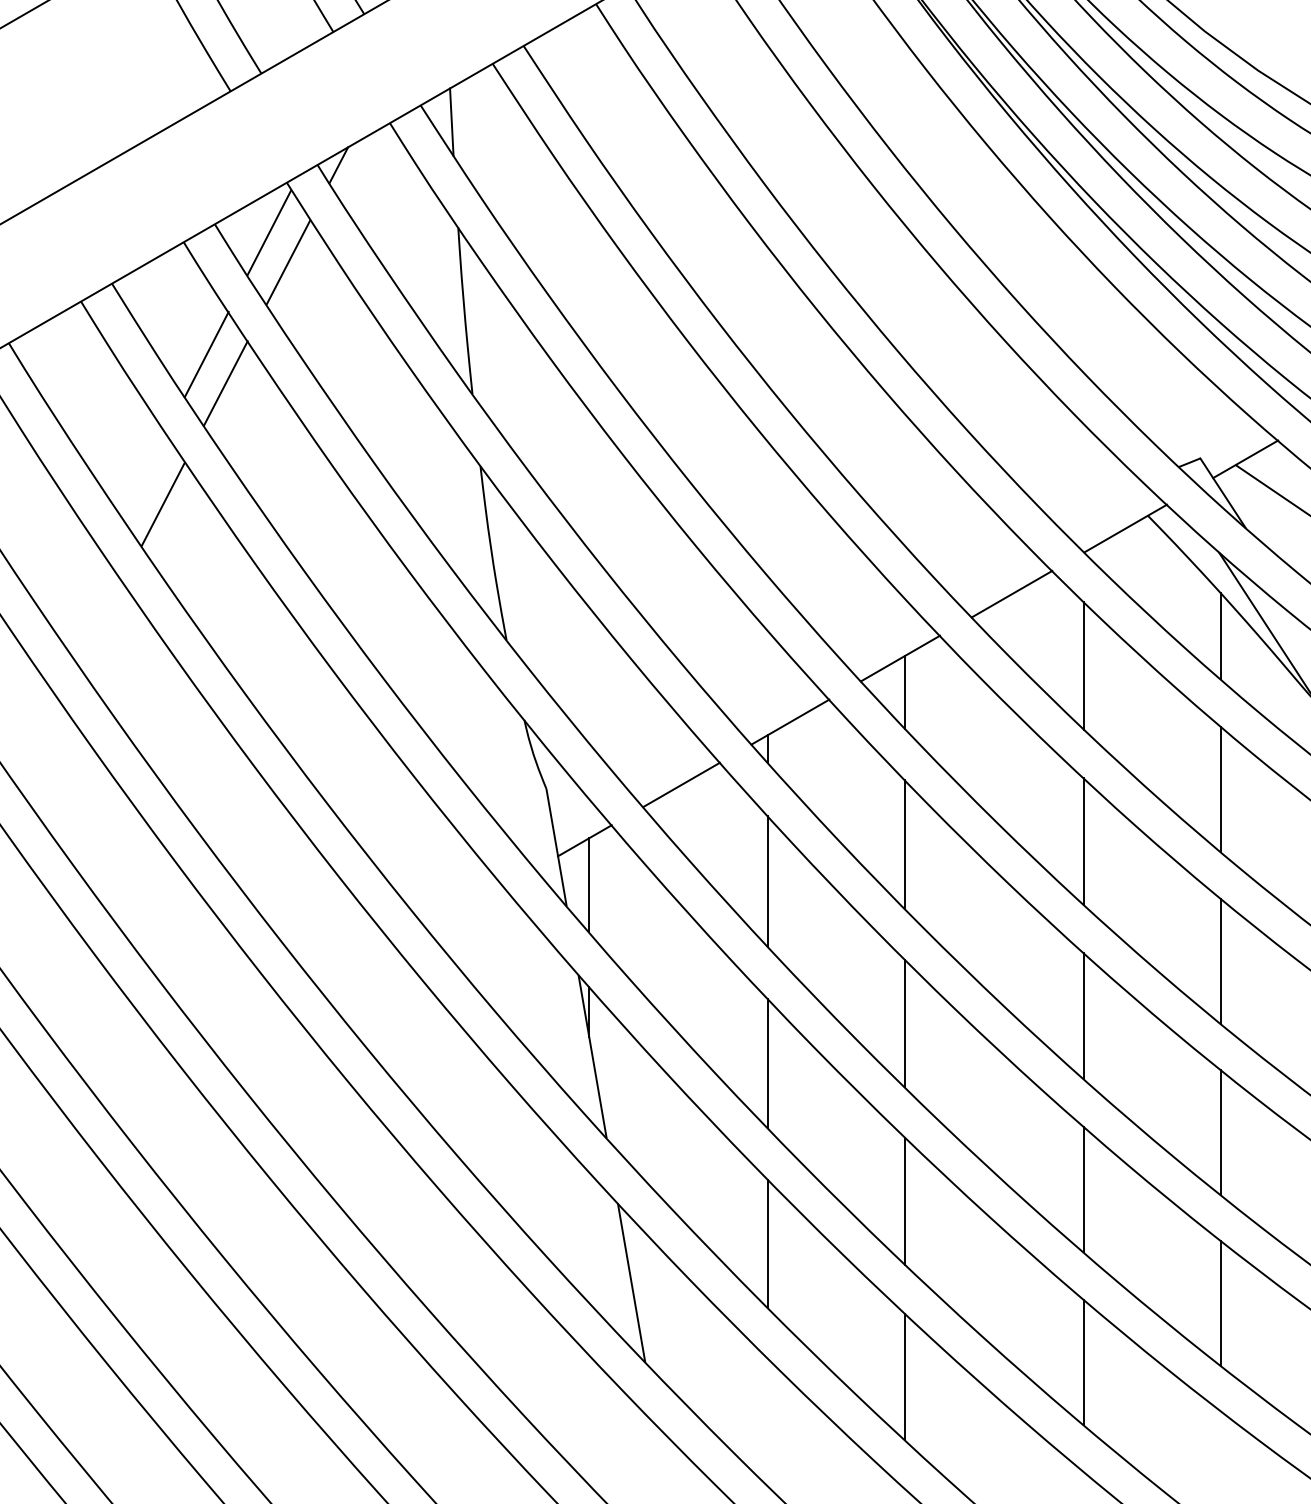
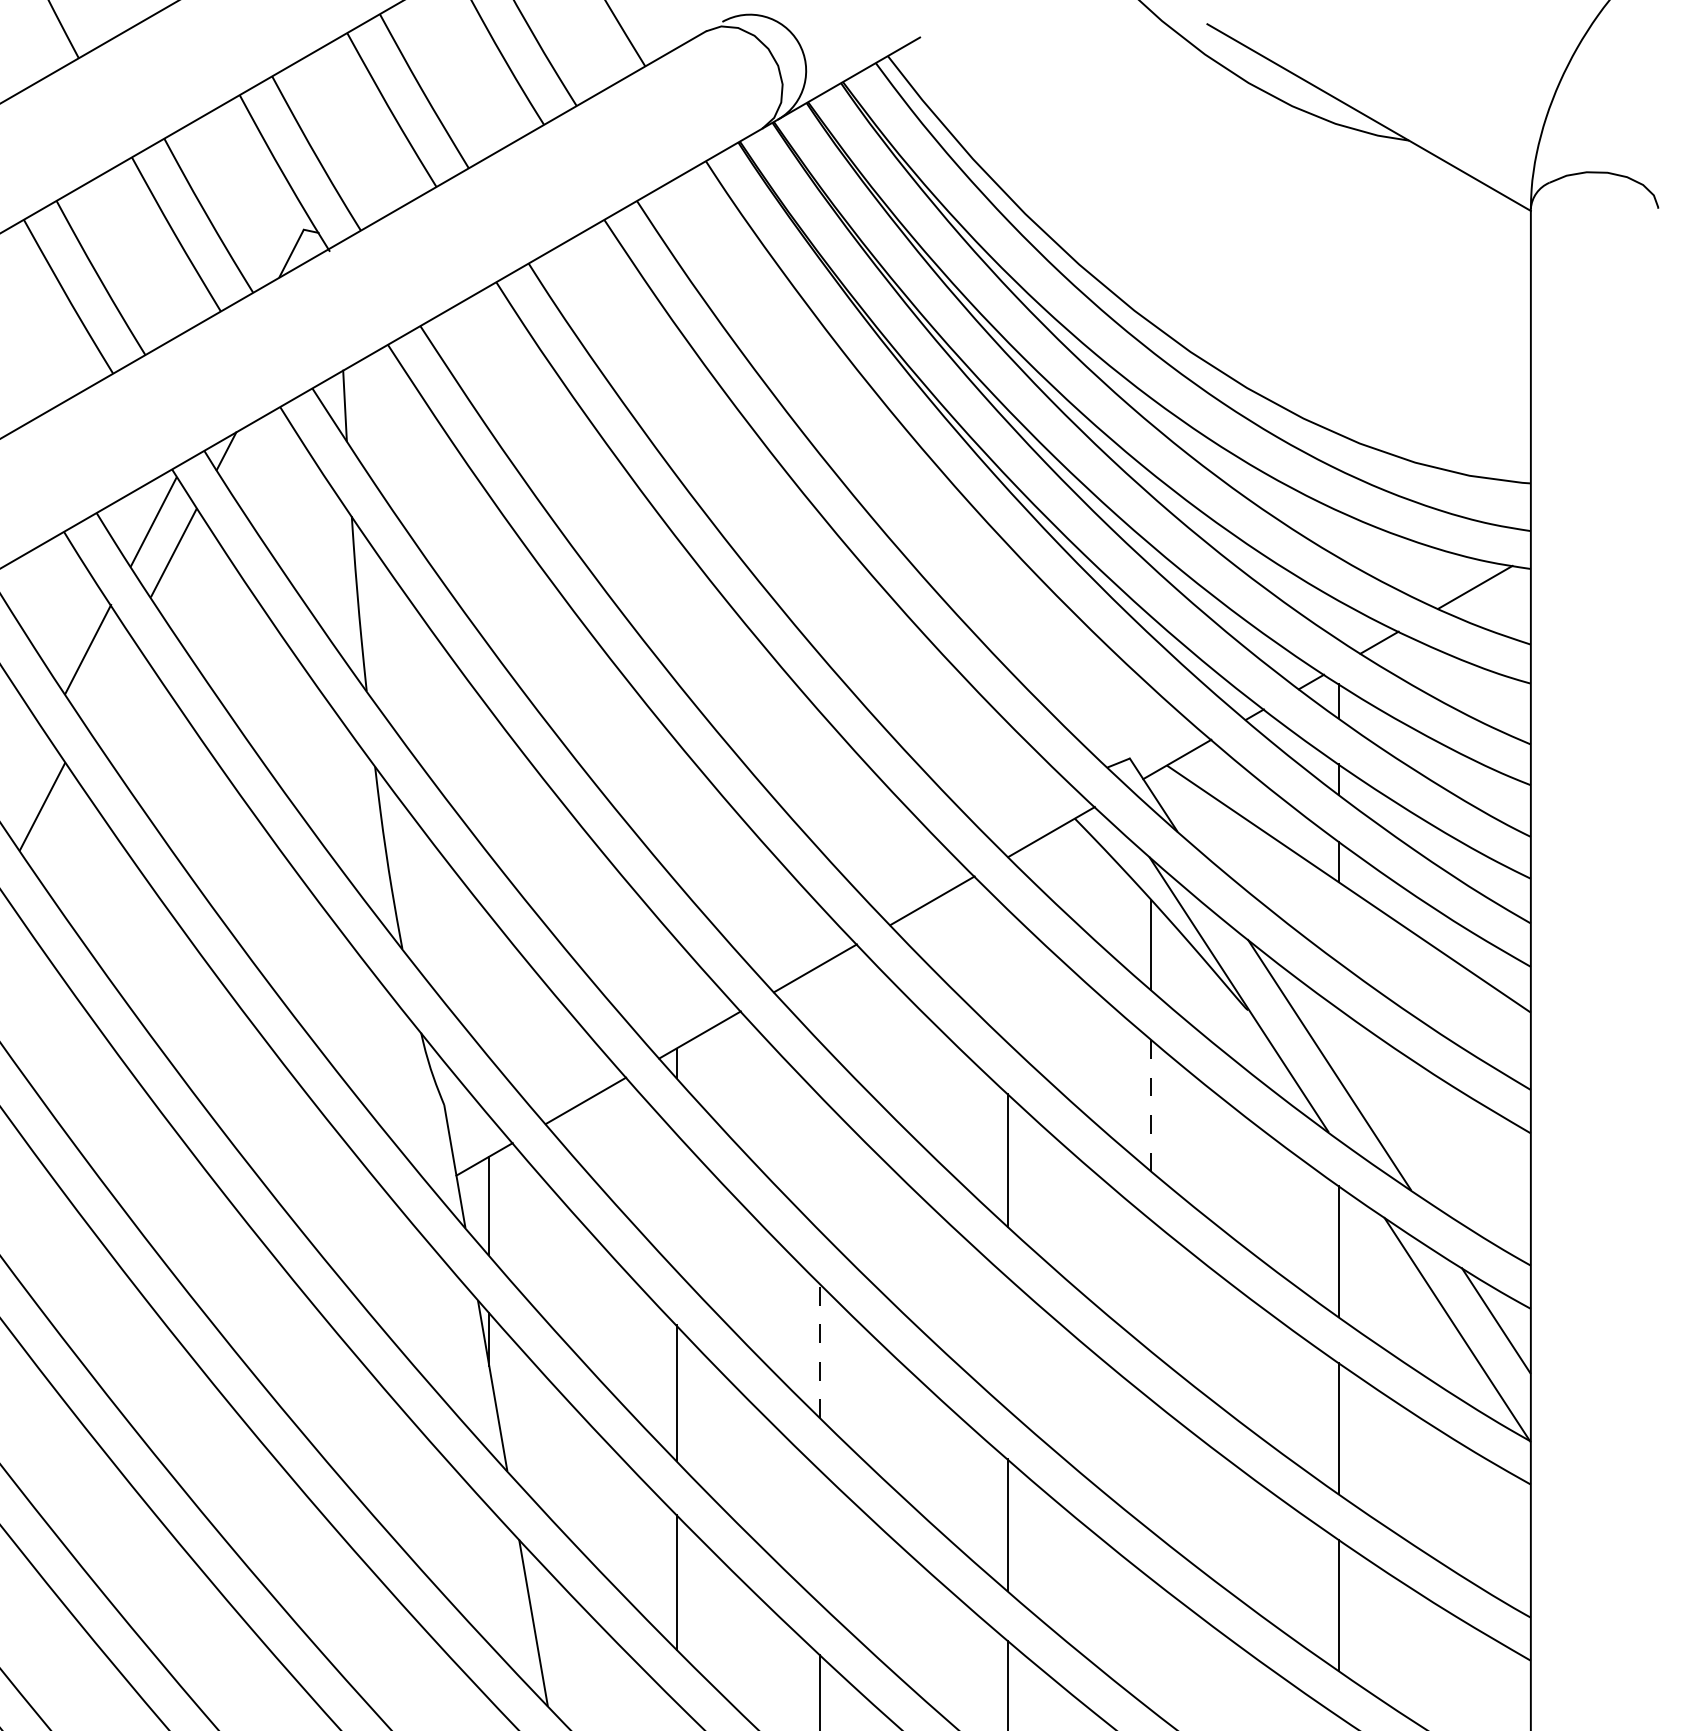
line: (226, 383) -> (108, 679), removed
line: (1083, 665) -> (1007, 975), removed
line: (905, 692) -> (820, 1003), removed
line: (1221, 789) -> (1151, 1105), solid -> dashed
line: (905, 844) -> (820, 1163), removed
line: (767, 880) -> (676, 1201), removed
line: (1221, 961) -> (1151, 1285), removed
line: (1083, 1016) -> (1007, 1343), removed
line: (905, 1024) -> (820, 1351), solid -> dashed
line: (1221, 1131) -> (1151, 1464), removed
line: (905, 1200) -> (820, 1536), removed
line: (1221, 1303) -> (1151, 1644), removed

